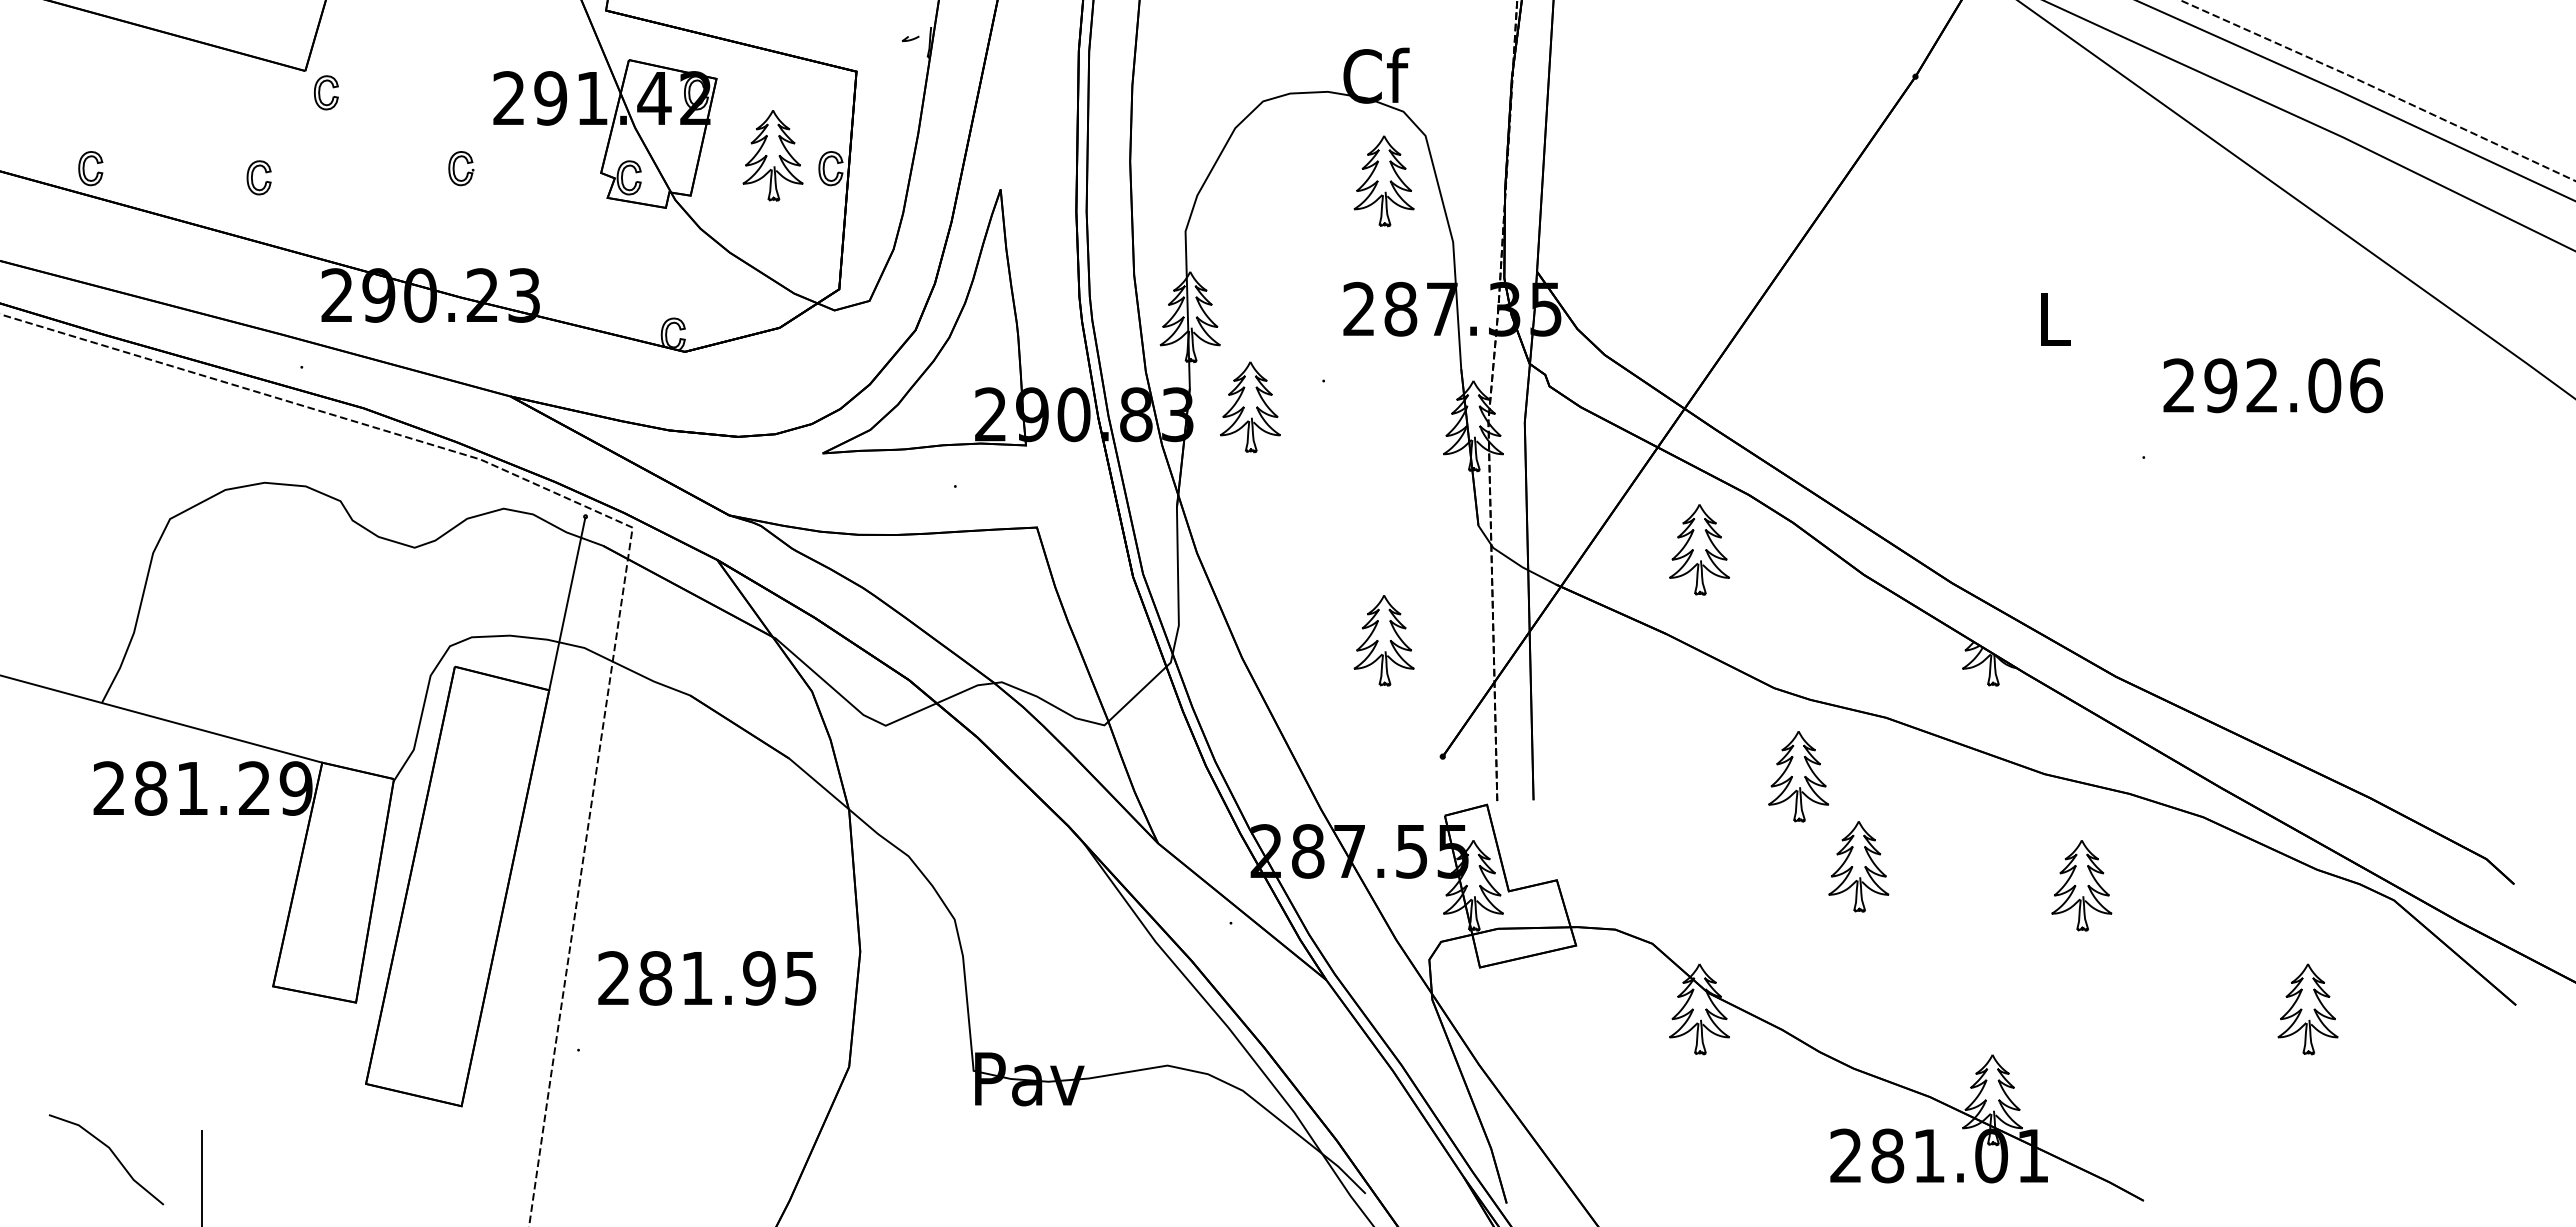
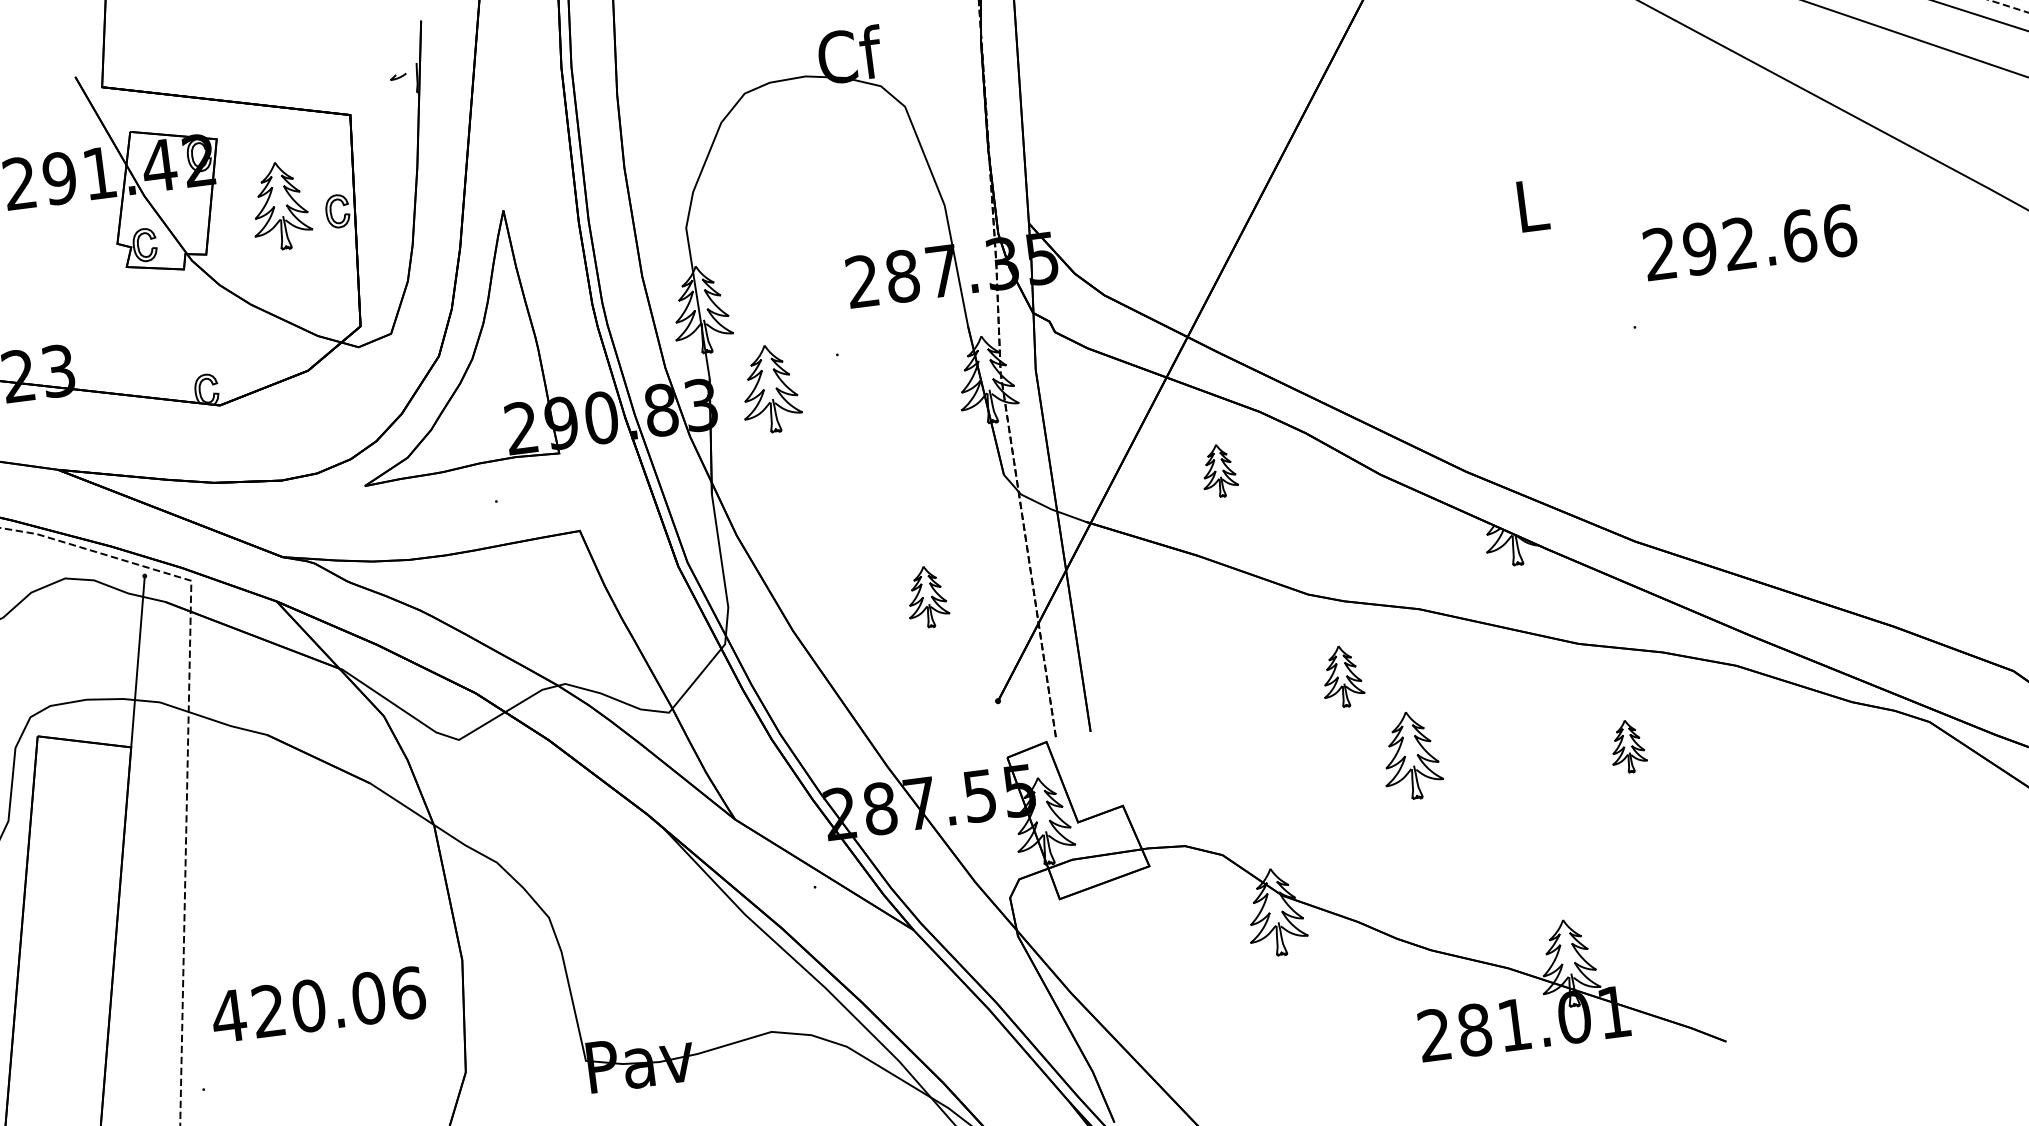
part: (1383, 181) -> (870, 155), removed
text: (2324, 385) -> (1799, 235), 292.06 -> 292.66
part: (1699, 549) -> (1219, 470), size x0.6
part: (1383, 640) -> (926, 596), size x0.7
part: (1798, 776) -> (1342, 676), size x0.7
part: (2081, 885) -> (1627, 746), size x0.6
text: (706, 978) -> (317, 1004), 281.95 -> 420.06
part: (2307, 1009) -> (1860, 837), removed

